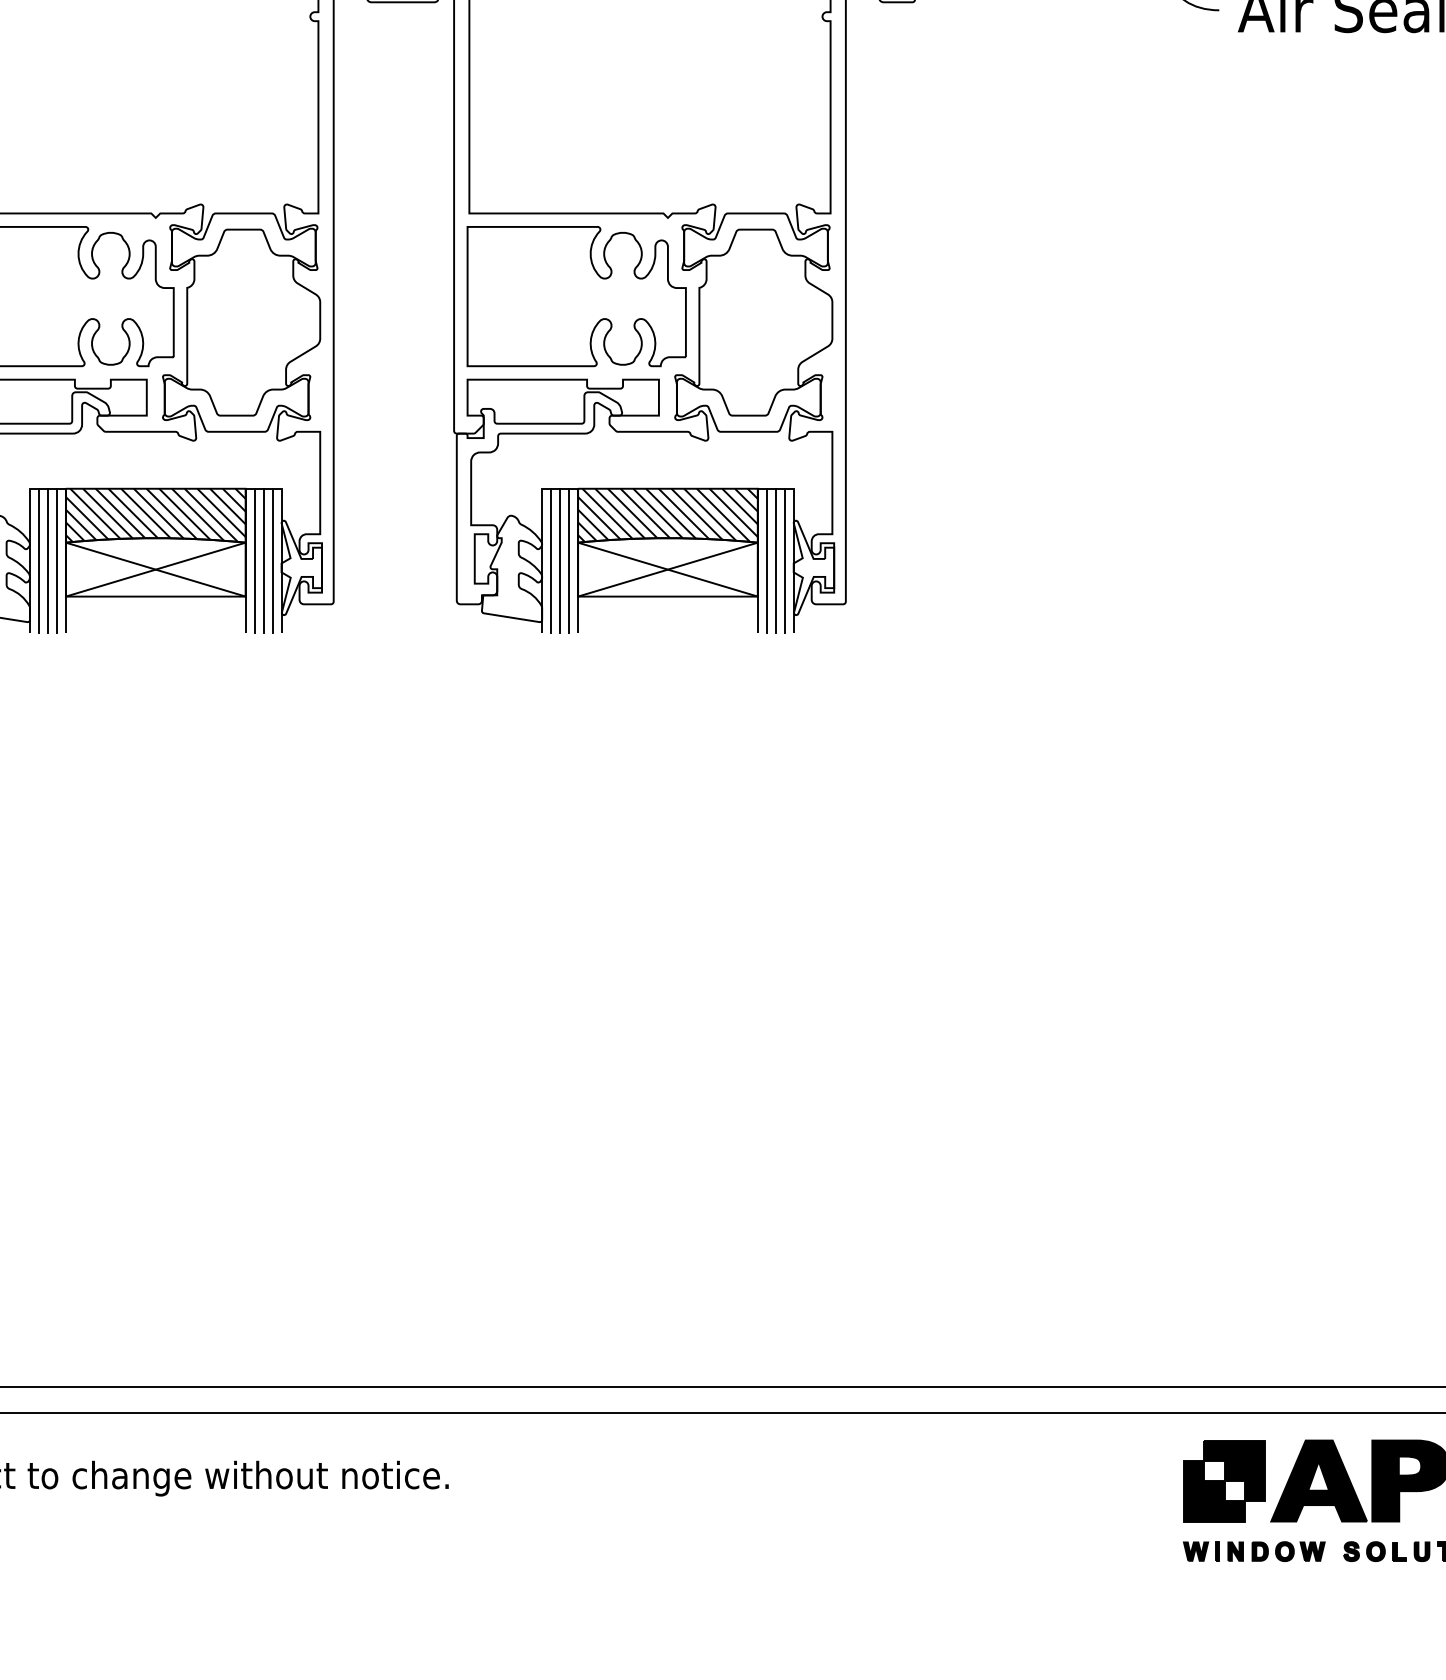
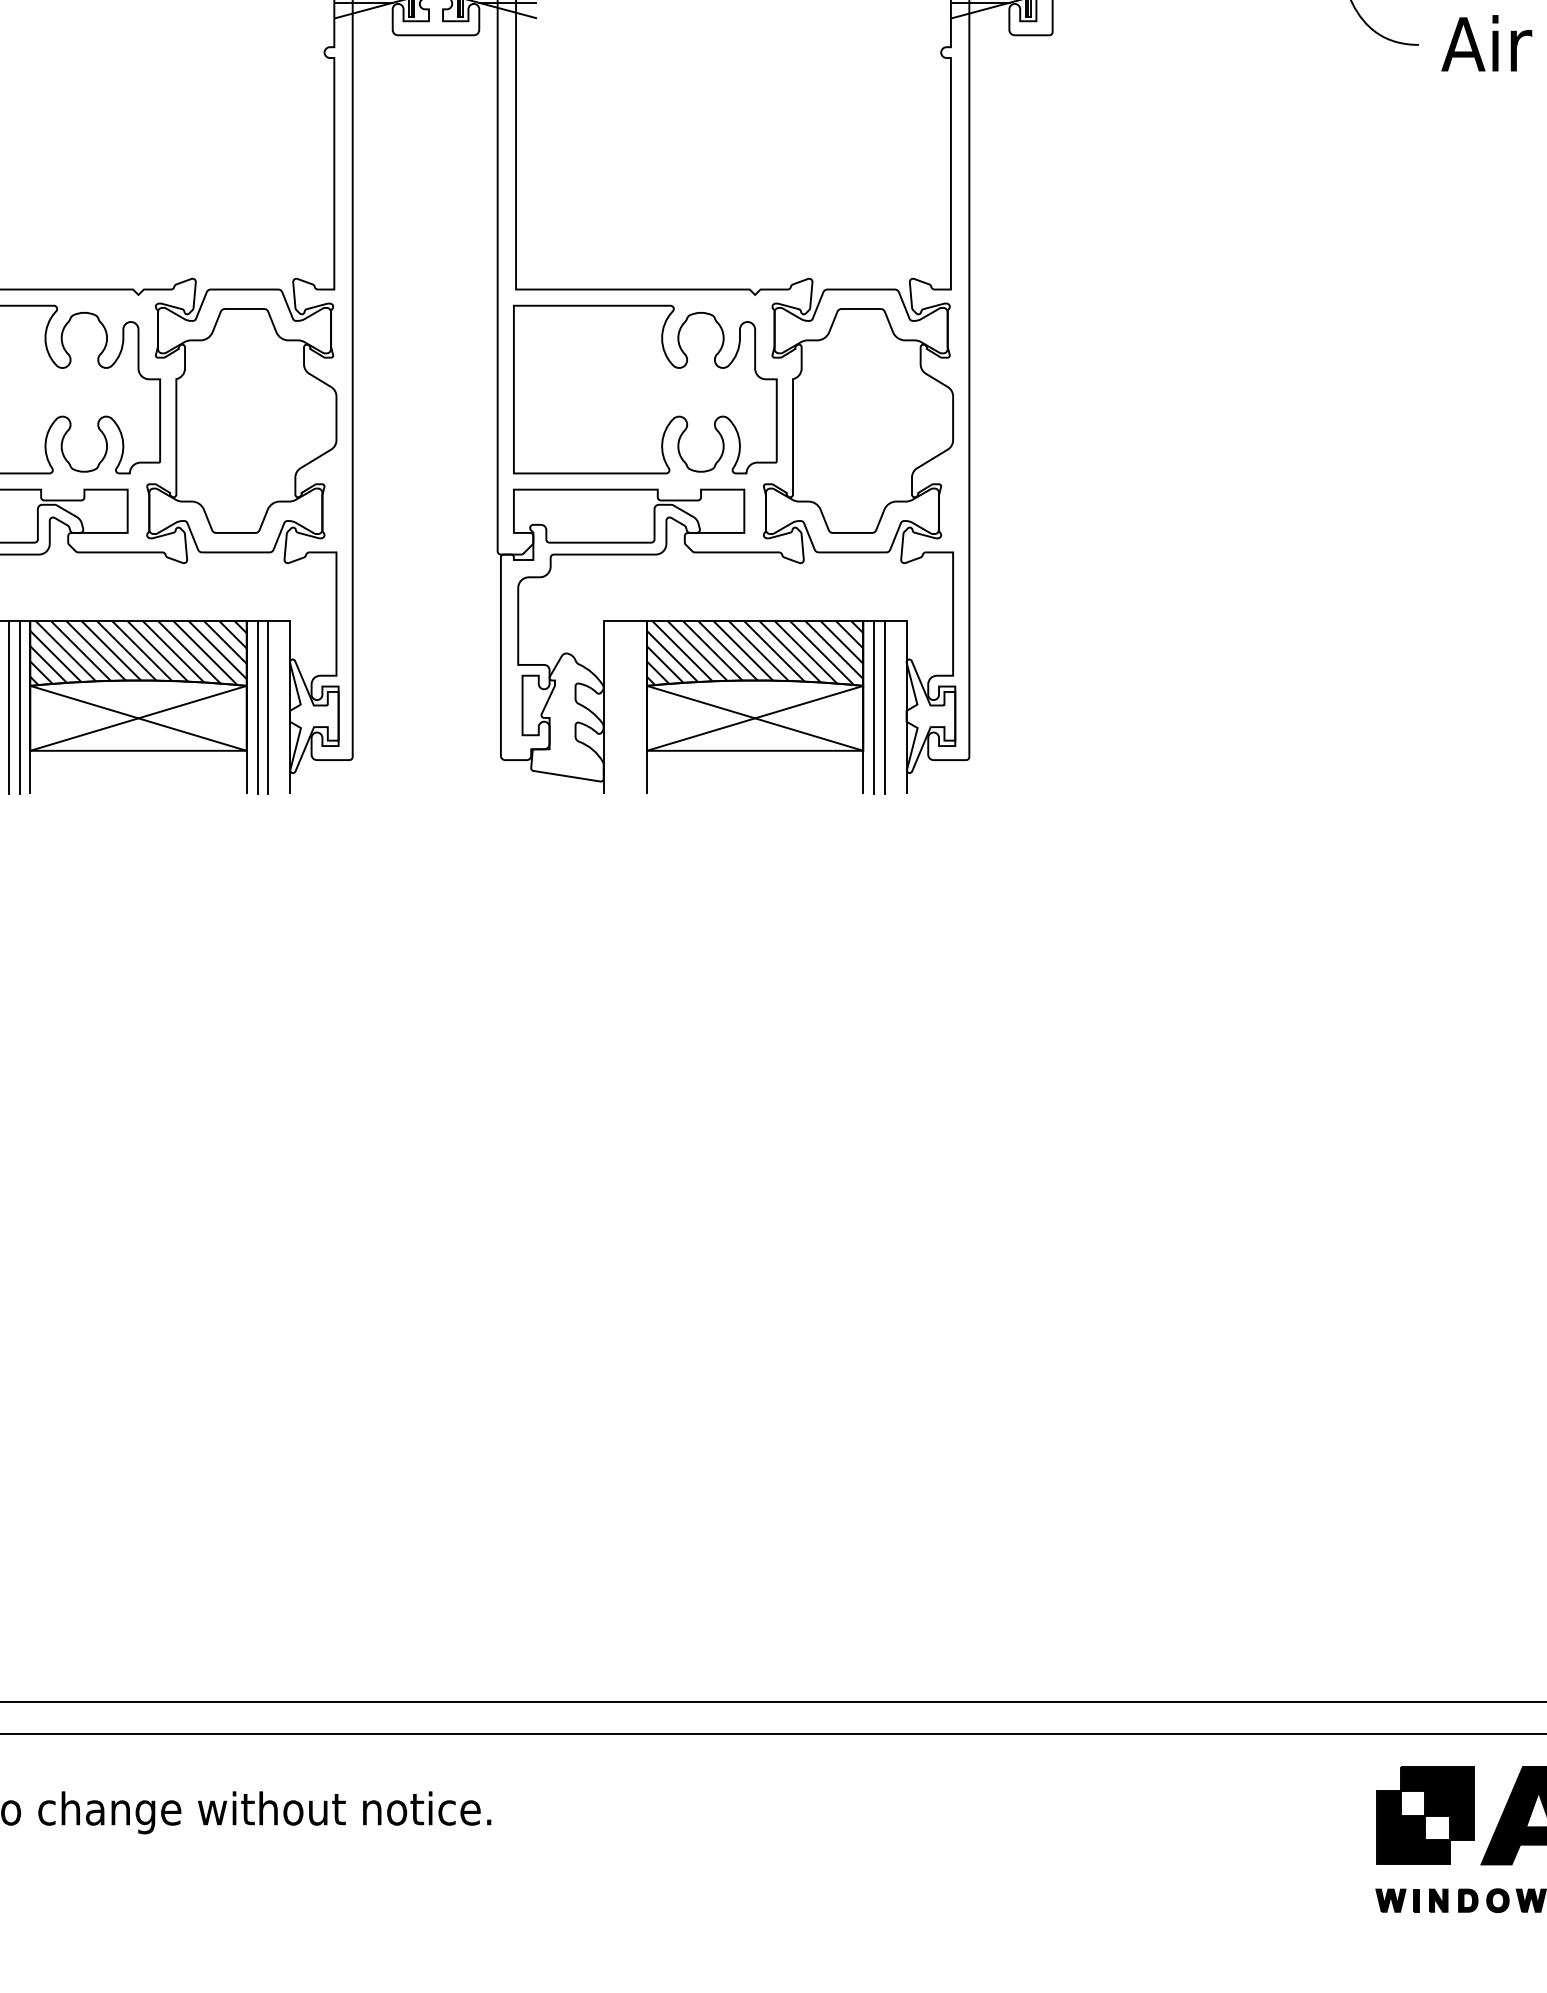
line: (272, 560) -> (279, 707), removed
line: (551, 560) -> (614, 707), removed
line: (560, 560) -> (625, 707), removed
line: (569, 560) -> (636, 707), removed
line: (784, 560) -> (895, 707), removed

